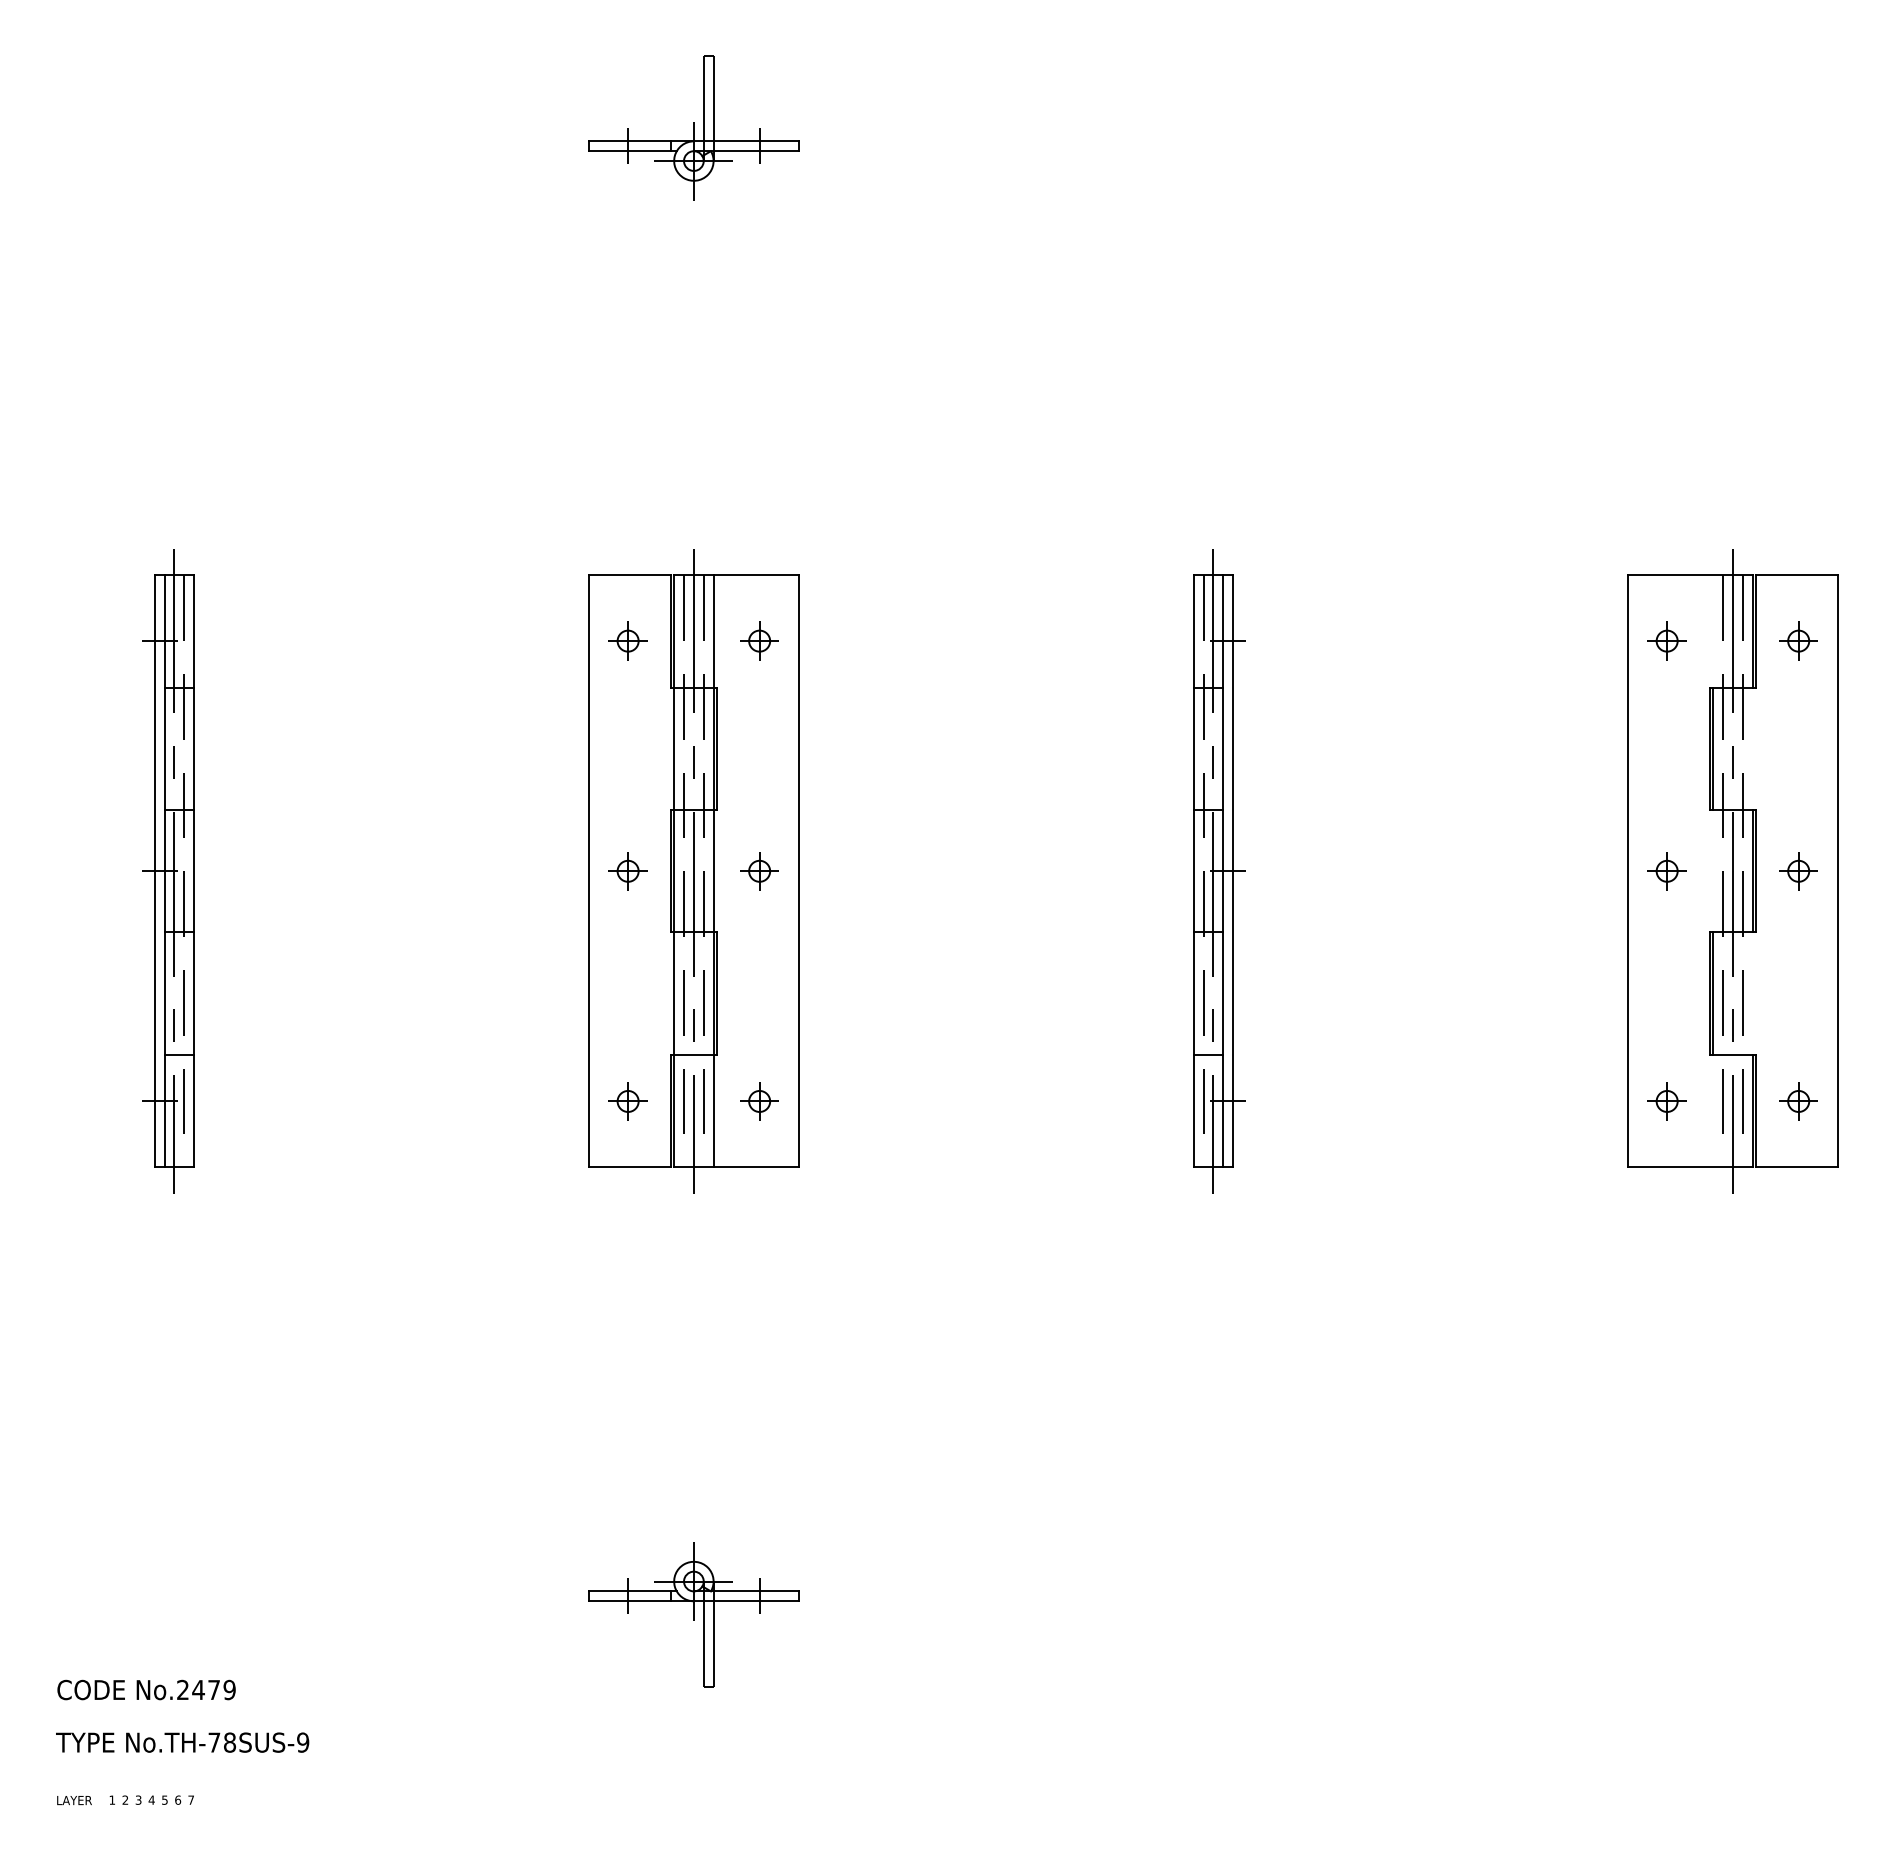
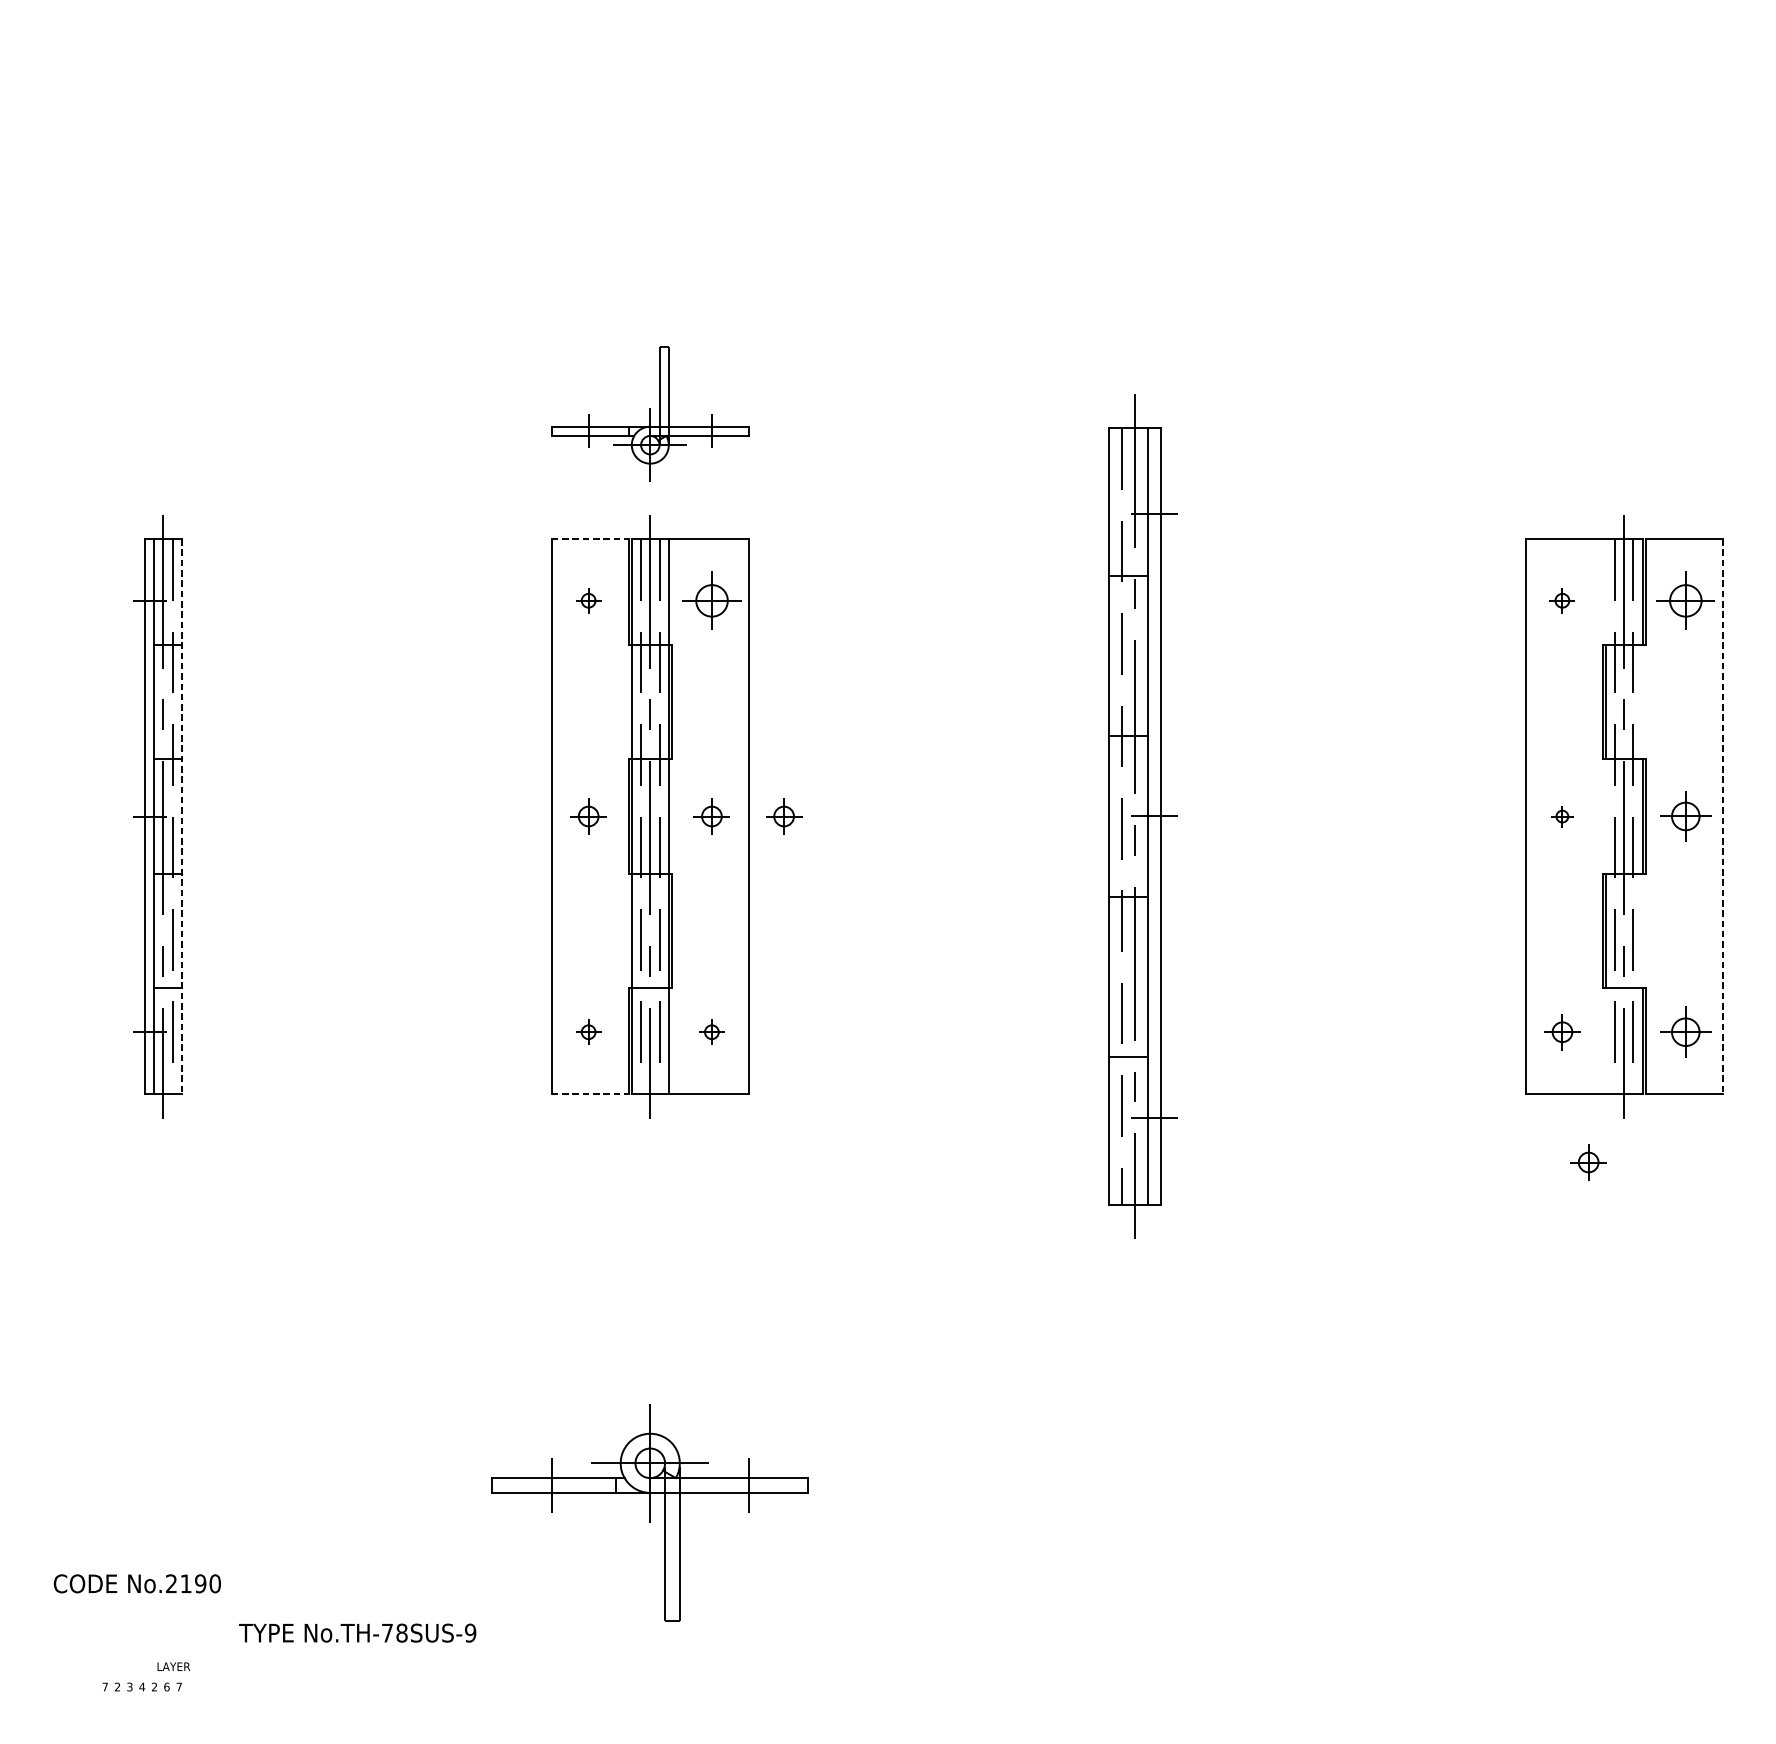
part: (693, 127) -> (649, 413), moved
line: (630, 575) -> (590, 539), solid -> dashed
part: (627, 640) -> (588, 600), size x0.7
part: (759, 640) -> (711, 600), size x1.6
part: (1666, 640) -> (1561, 600), size x0.7
part: (1798, 640) -> (1685, 600), size x1.6
line: (194, 871) -> (182, 816), solid -> dashed
part: (836, 871) -> (783, 816), added
part: (1219, 871) -> (1142, 816), size x1.4
part: (1666, 871) -> (1561, 816), size x0.6
part: (1798, 871) -> (1685, 816), size x1.4
line: (1838, 871) -> (1723, 816), solid -> dashed
part: (627, 1101) -> (588, 1032), size x0.7
part: (759, 1101) -> (711, 1032), size x0.7
part: (1798, 1101) -> (1685, 1032), size x1.4
line: (630, 1167) -> (590, 1094), solid -> dashed
part: (1694, 1240) -> (1588, 1162), added
part: (693, 1614) -> (649, 1513), size x1.6
text: (213, 1689) -> (200, 1583), No.2479 -> No.2190
text: (182, 1742) -> (357, 1633), moved
text: (111, 1799) -> (104, 1686), 1 -> 7
text: (164, 1799) -> (154, 1686), 5 -> 2
text: (74, 1800) -> (173, 1666), moved

